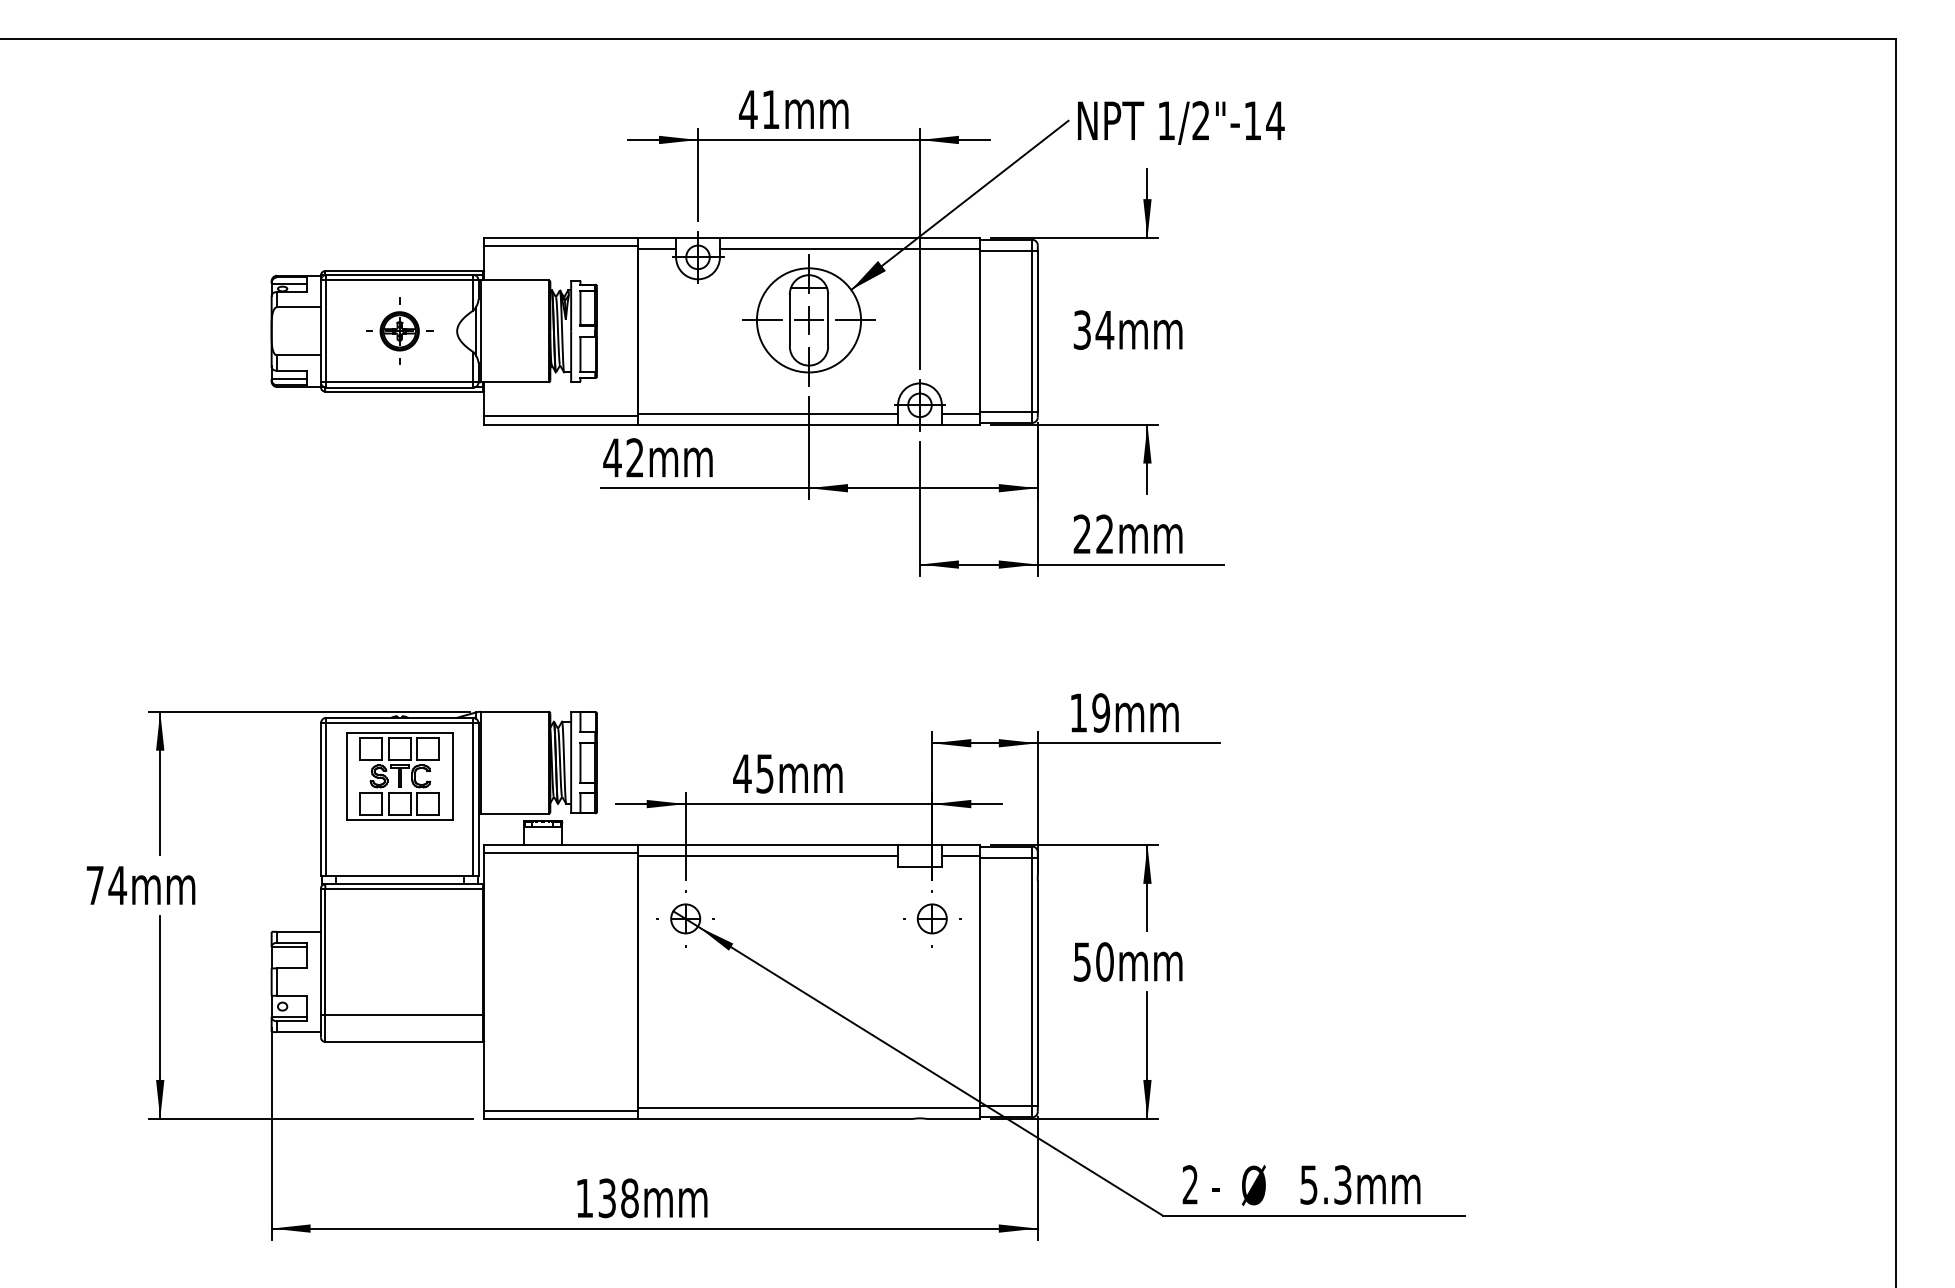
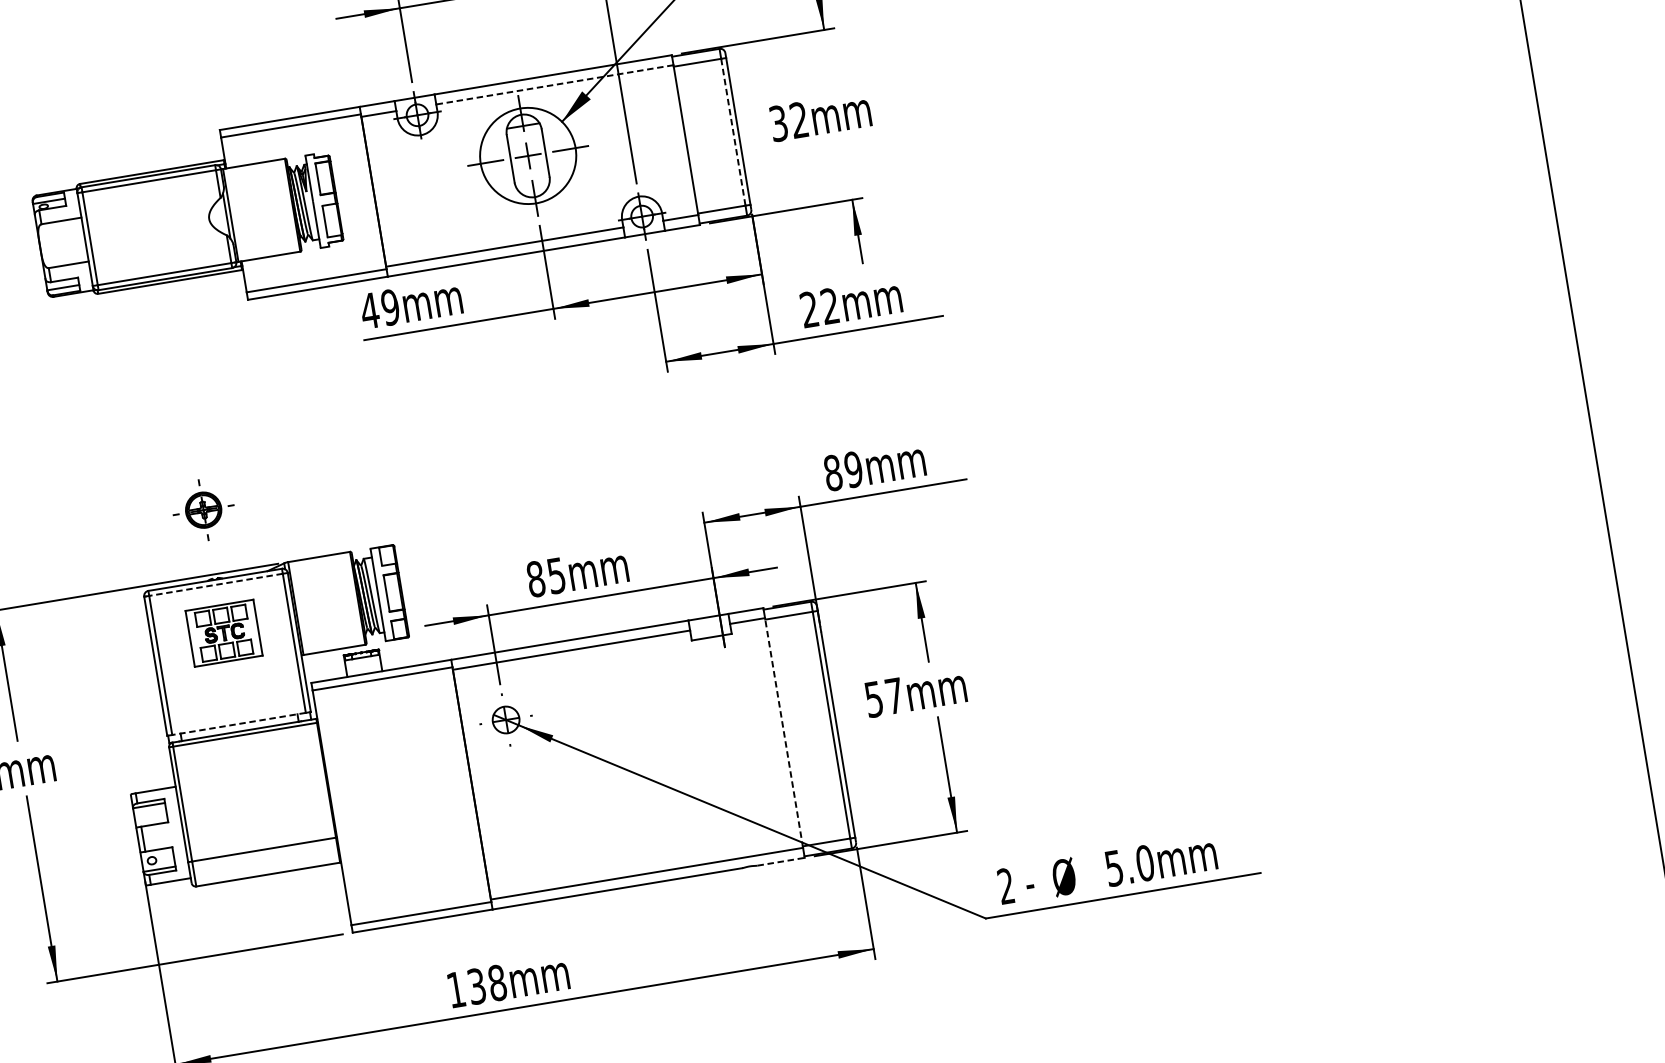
line: (849, 249) -> (554, 85), solid -> dashed
text: (1104, 329) -> (798, 119), 34mm -> 32mm
part: (399, 330) -> (203, 509), moved
line: (1032, 331) -> (733, 132), solid -> dashed
text: (634, 457) -> (389, 307), 42mm -> 49mm
text: (1078, 712) -> (832, 472), 19mm -> 89mm
line: (399, 723) -> (215, 585), solid -> dashed
text: (742, 773) -> (535, 578), 45mm -> 85mm
part: (399, 776) -> (223, 633), size x0.7
line: (399, 875) -> (238, 723), solid -> dashed
part: (932, 918) -> (730, 682), removed
text: (1104, 961) -> (894, 695), 50mm -> 57mm
line: (980, 981) -> (784, 732), solid -> dashed
line: (954, 1118) -> (781, 861), solid -> dashed
text: (1342, 1184) -> (1144, 862), 5.3mm -> 5.0mm

